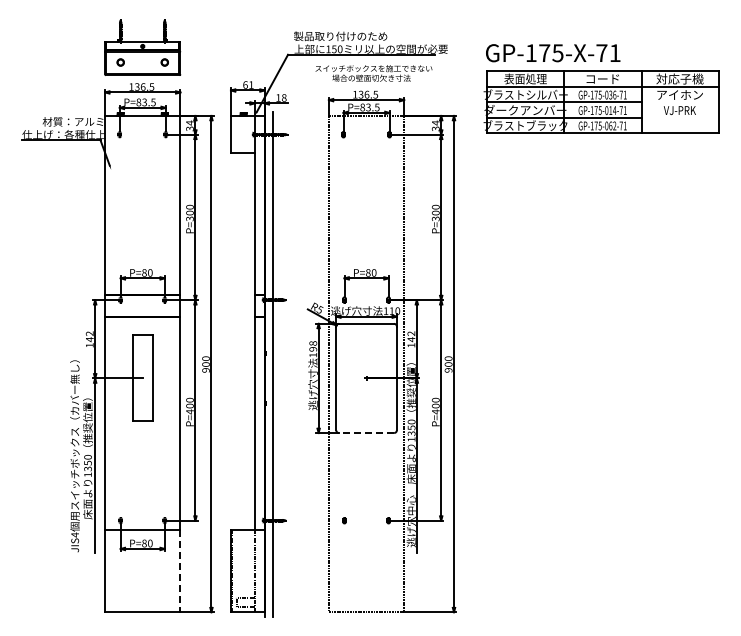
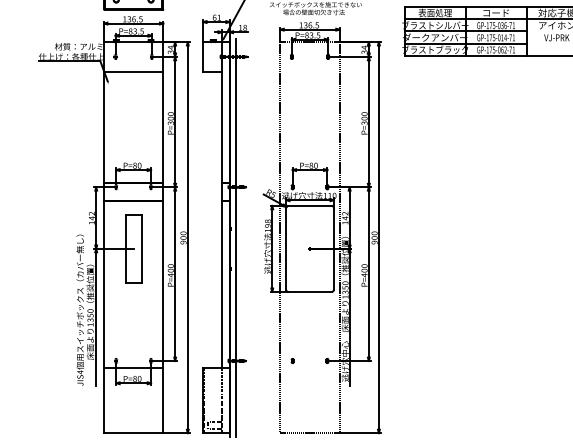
line: (142, 153) -> (133, 71), added
line: (366, 433) -> (309, 292), dashed -> solid
line: (180, 571) -> (163, 401), dashed -> solid

